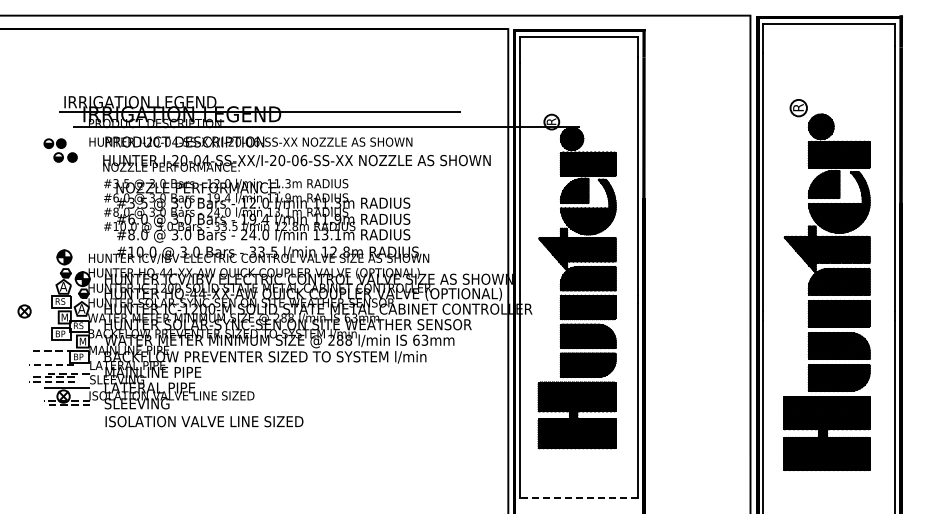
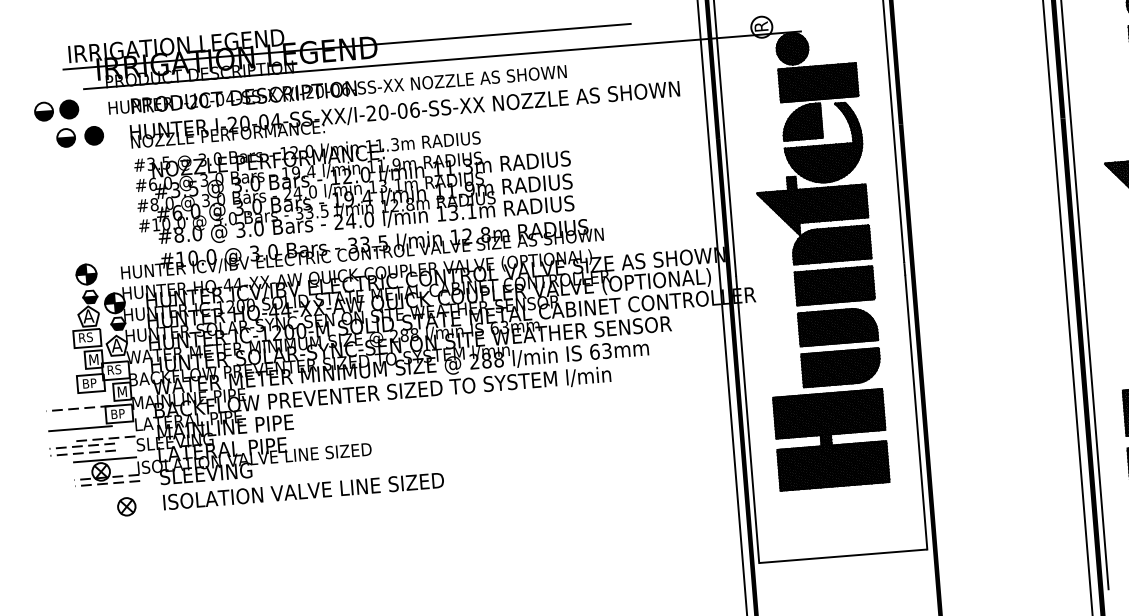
part: (60, 150) -> (68, 123), size x1.43
part: (24, 311) -> (126, 506), moved
line: (51, 365) -> (80, 429), dashed -> solid
line: (578, 497) -> (842, 556), dashed -> solid

